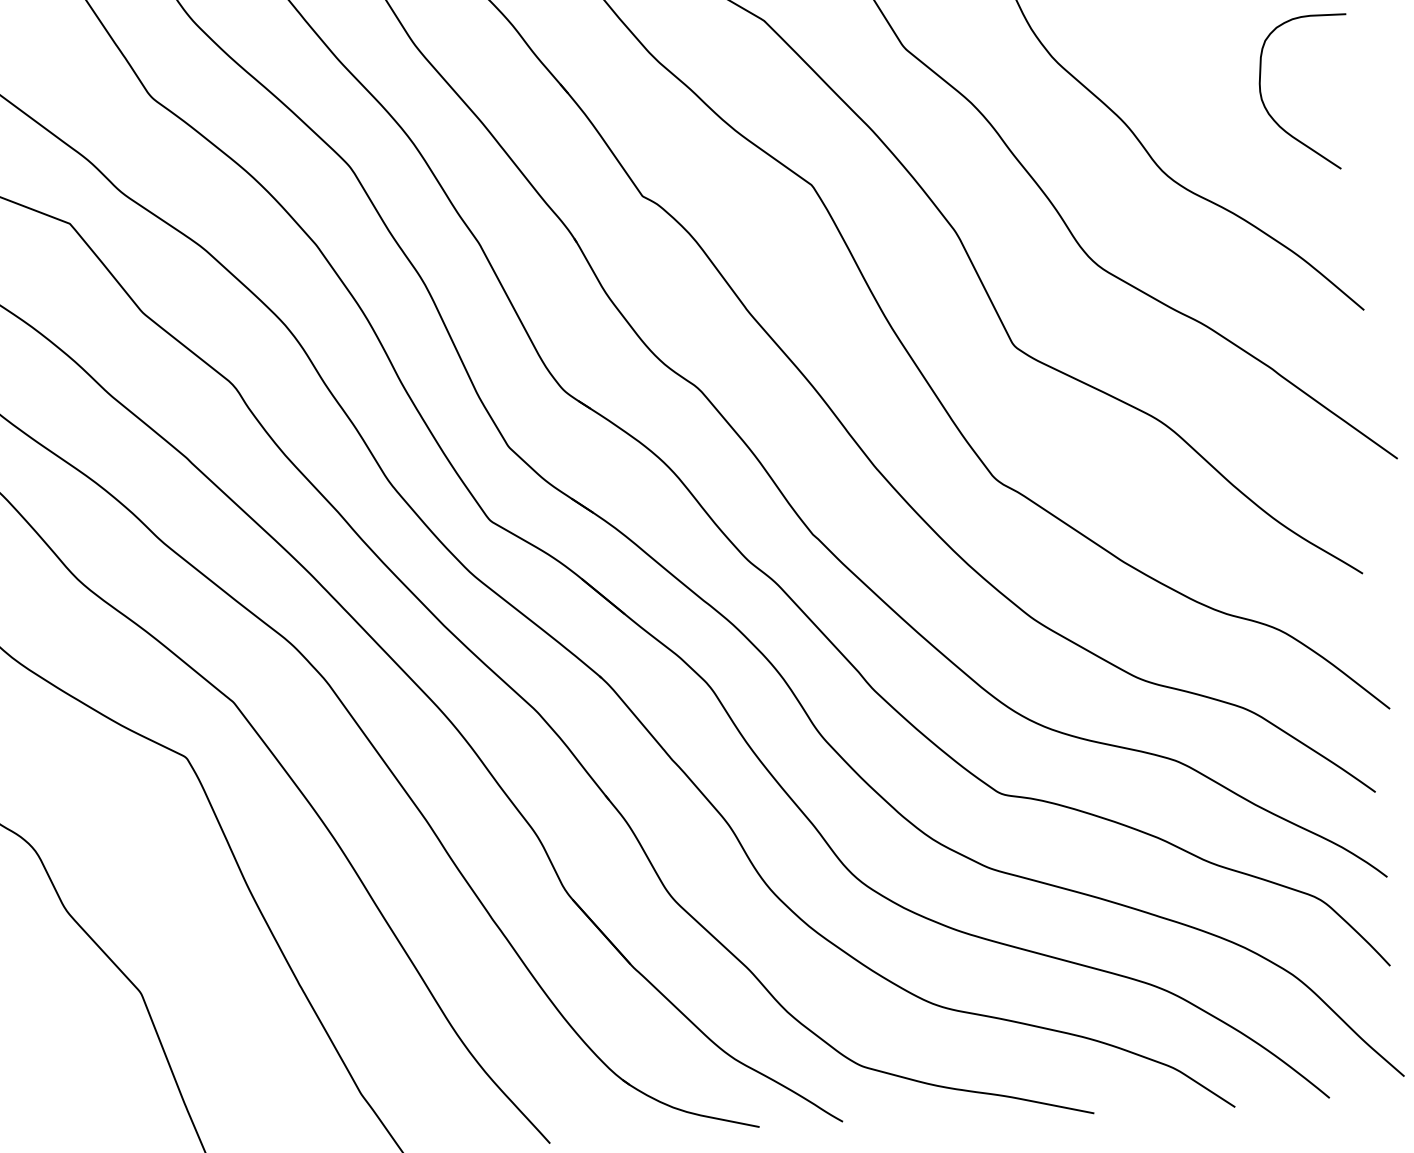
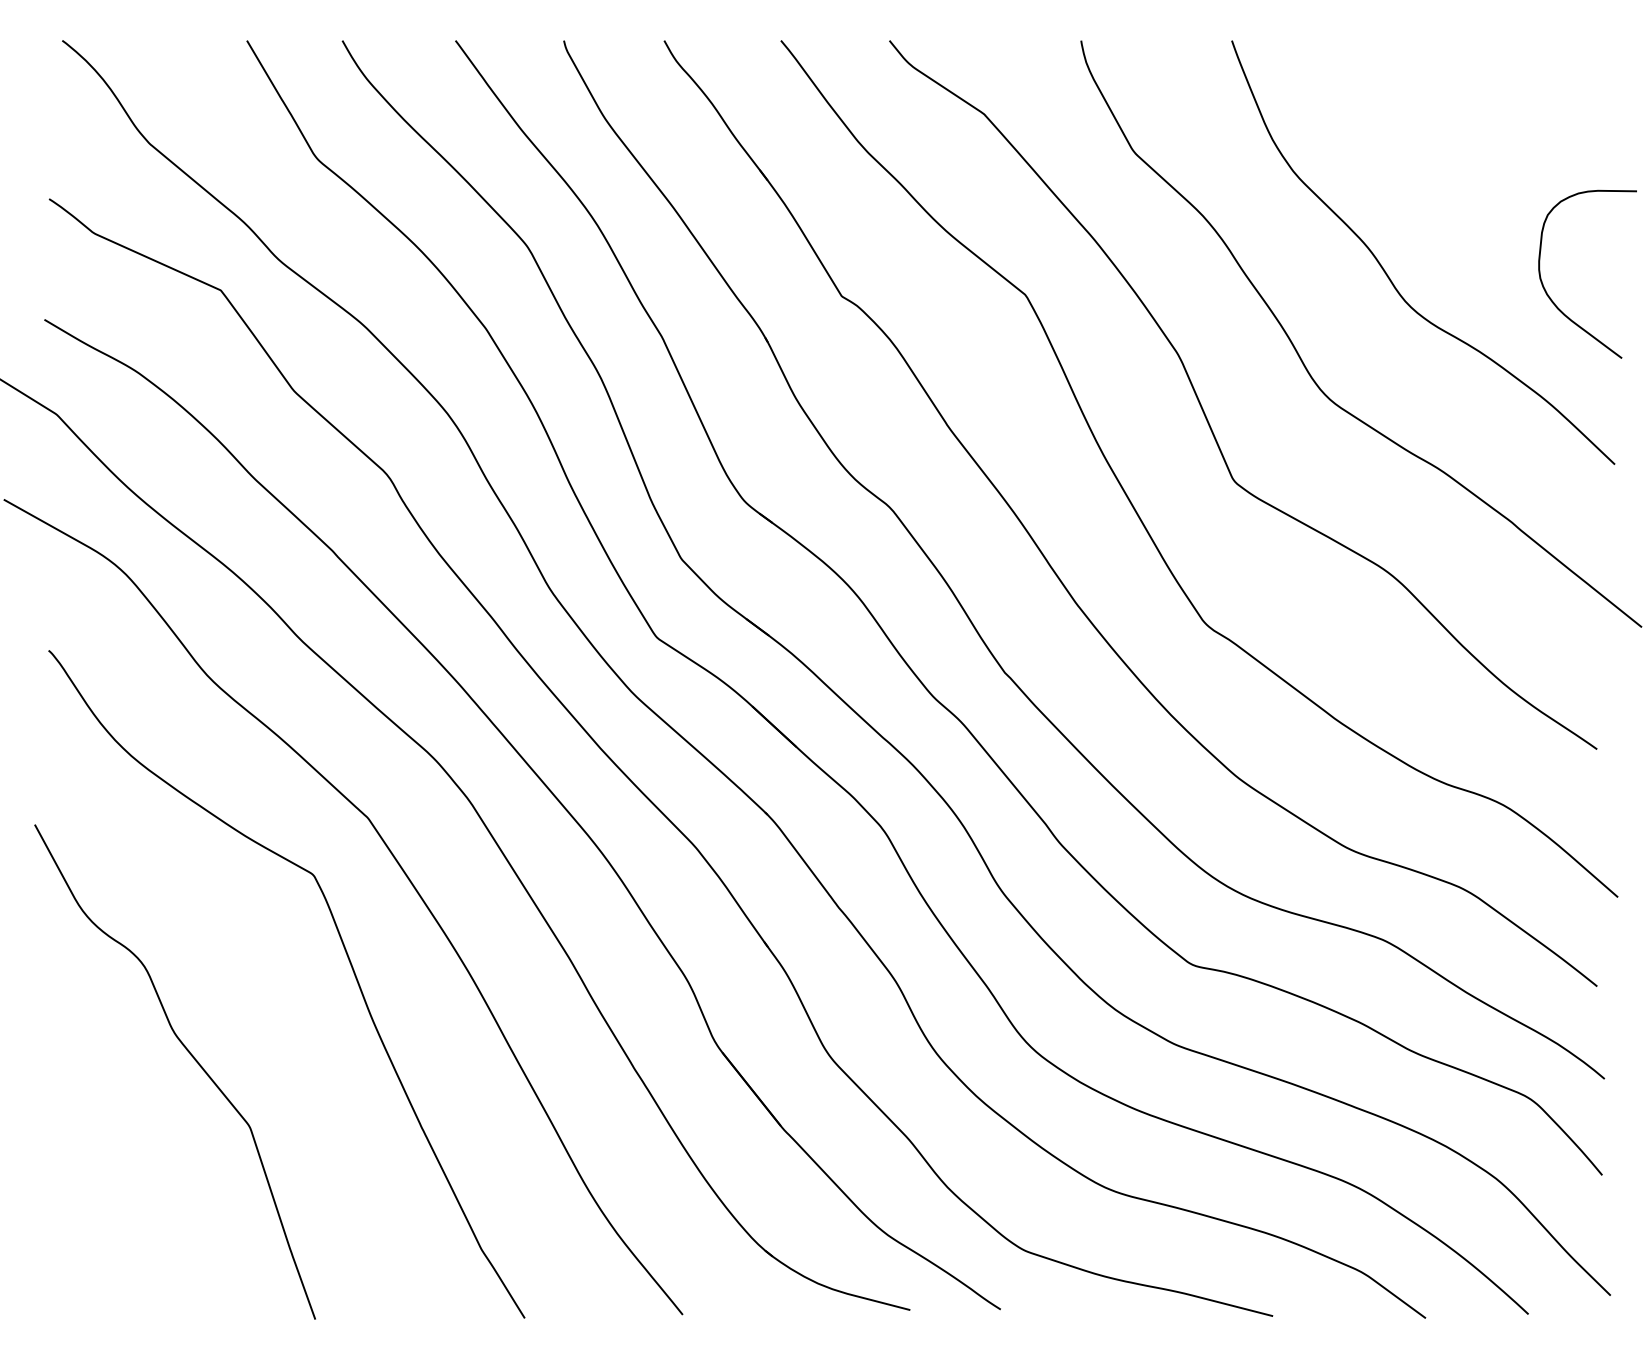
curve: (1273, 117) -> (1551, 298), moved

